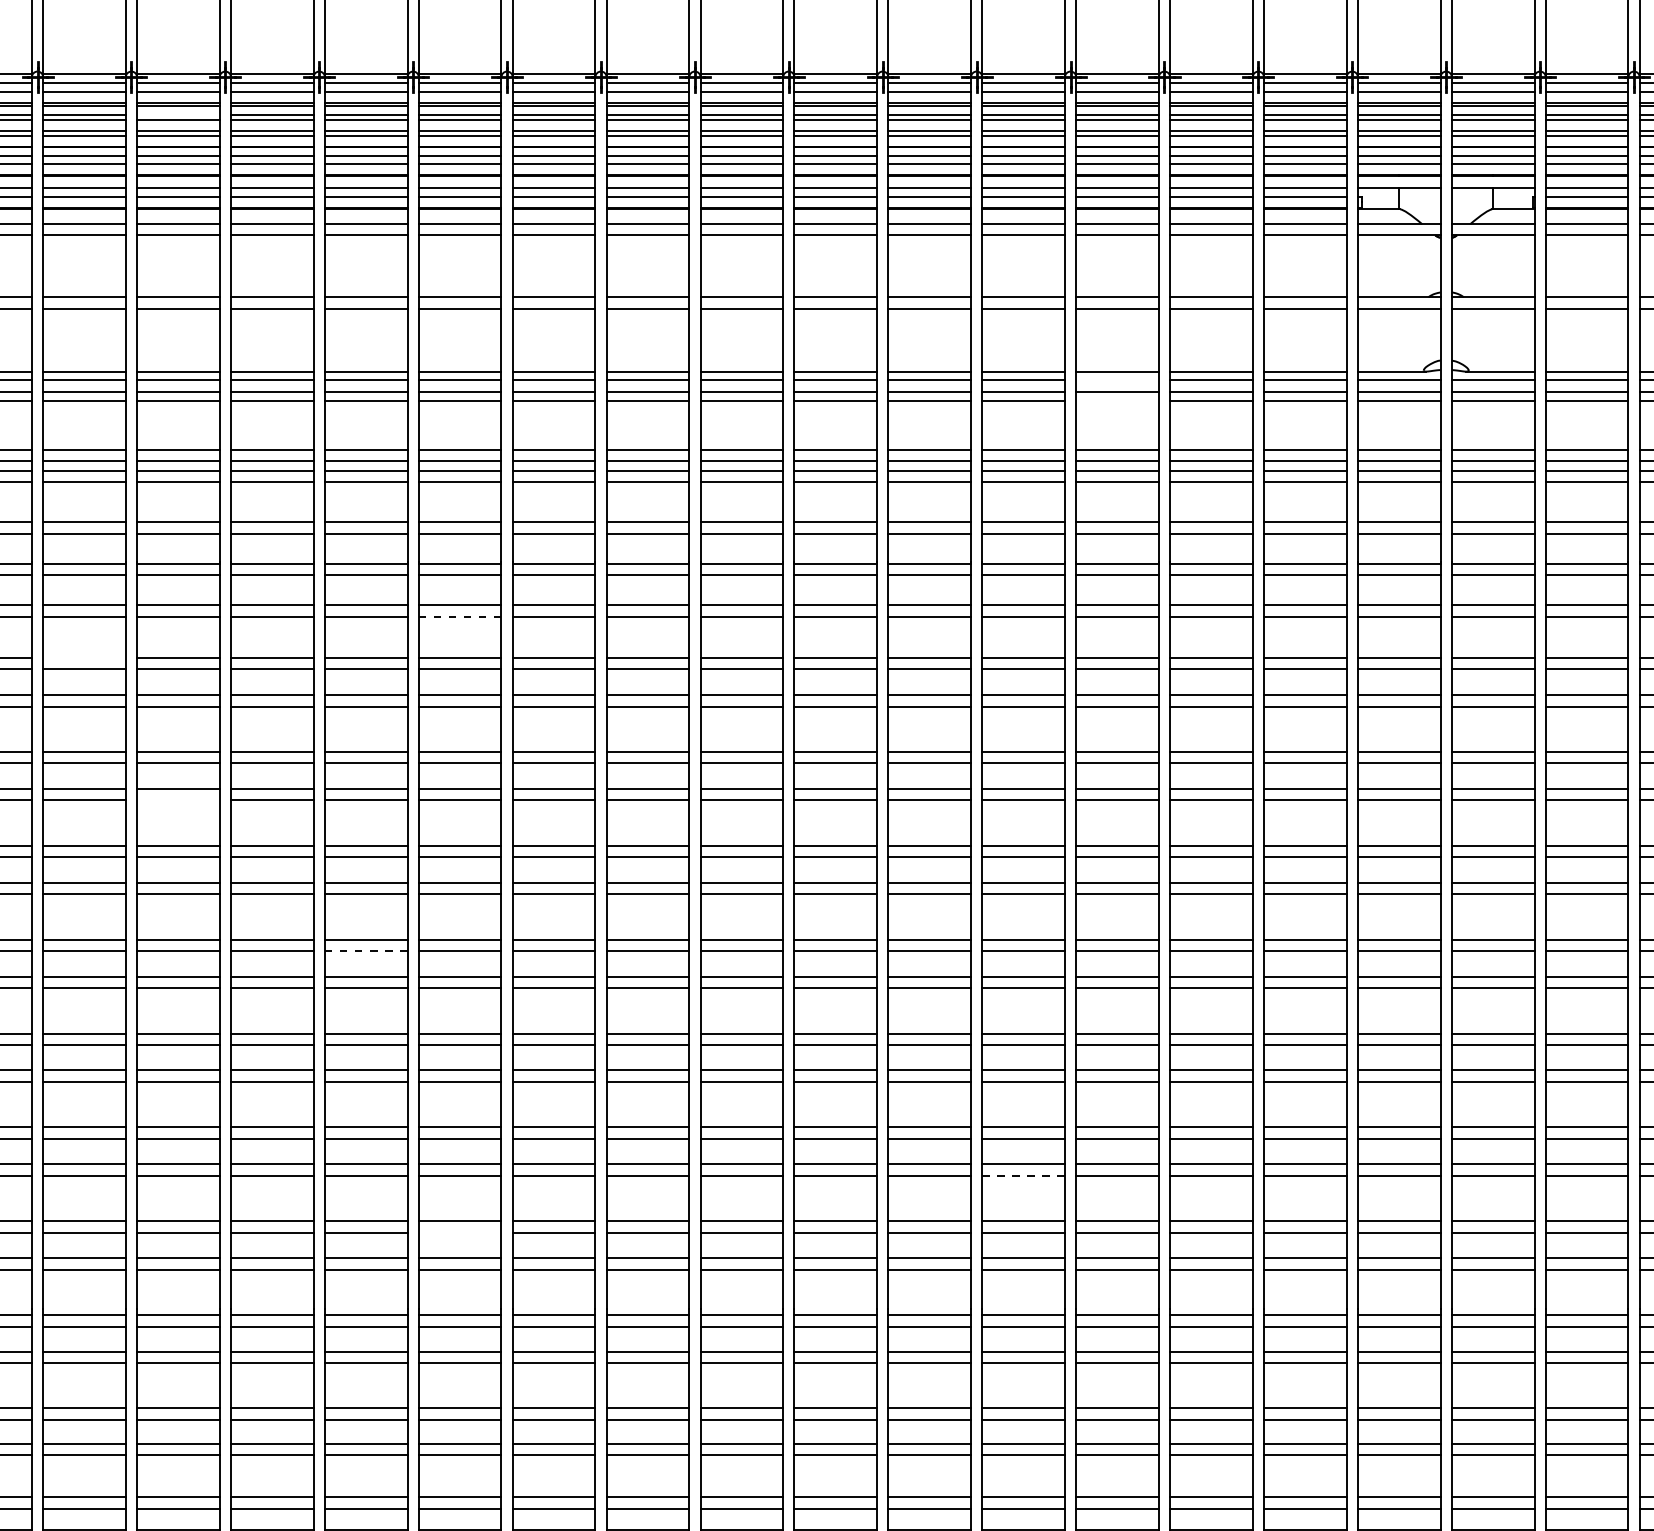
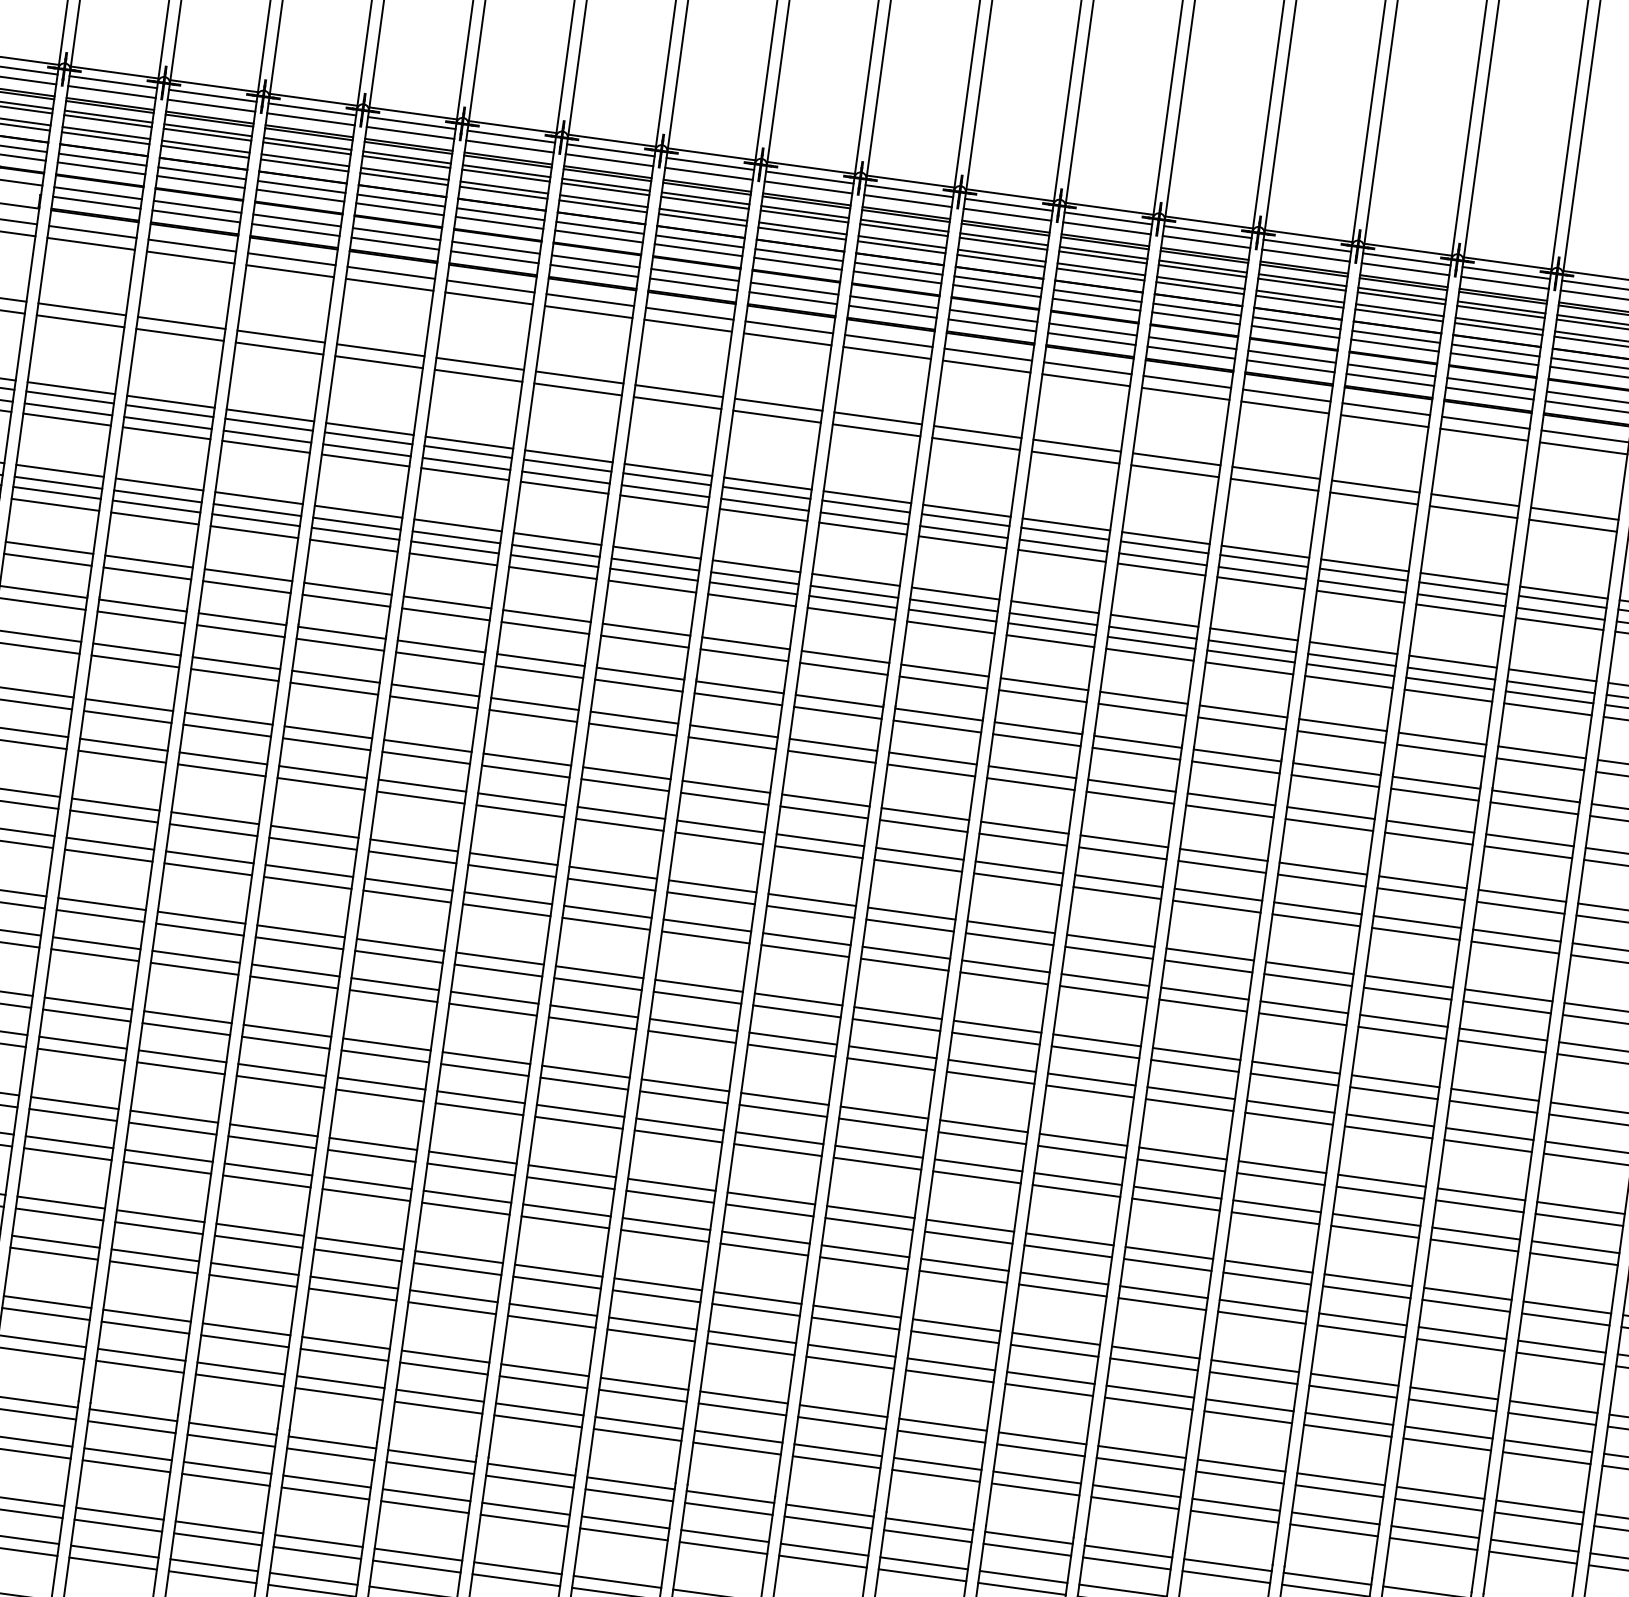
line: (178, 115) -> (407, 157), added
line: (1117, 380) -> (1363, 574), added
line: (1117, 401) -> (1360, 596), added
line: (460, 616) -> (633, 729), dashed -> solid
line: (84, 657) -> (228, 718), added
line: (178, 800) -> (307, 883), added
line: (366, 950) -> (485, 1069), dashed -> solid
line: (1024, 1175) -> (1149, 1403), dashed -> solid
line: (459, 1232) -> (542, 1381), added

